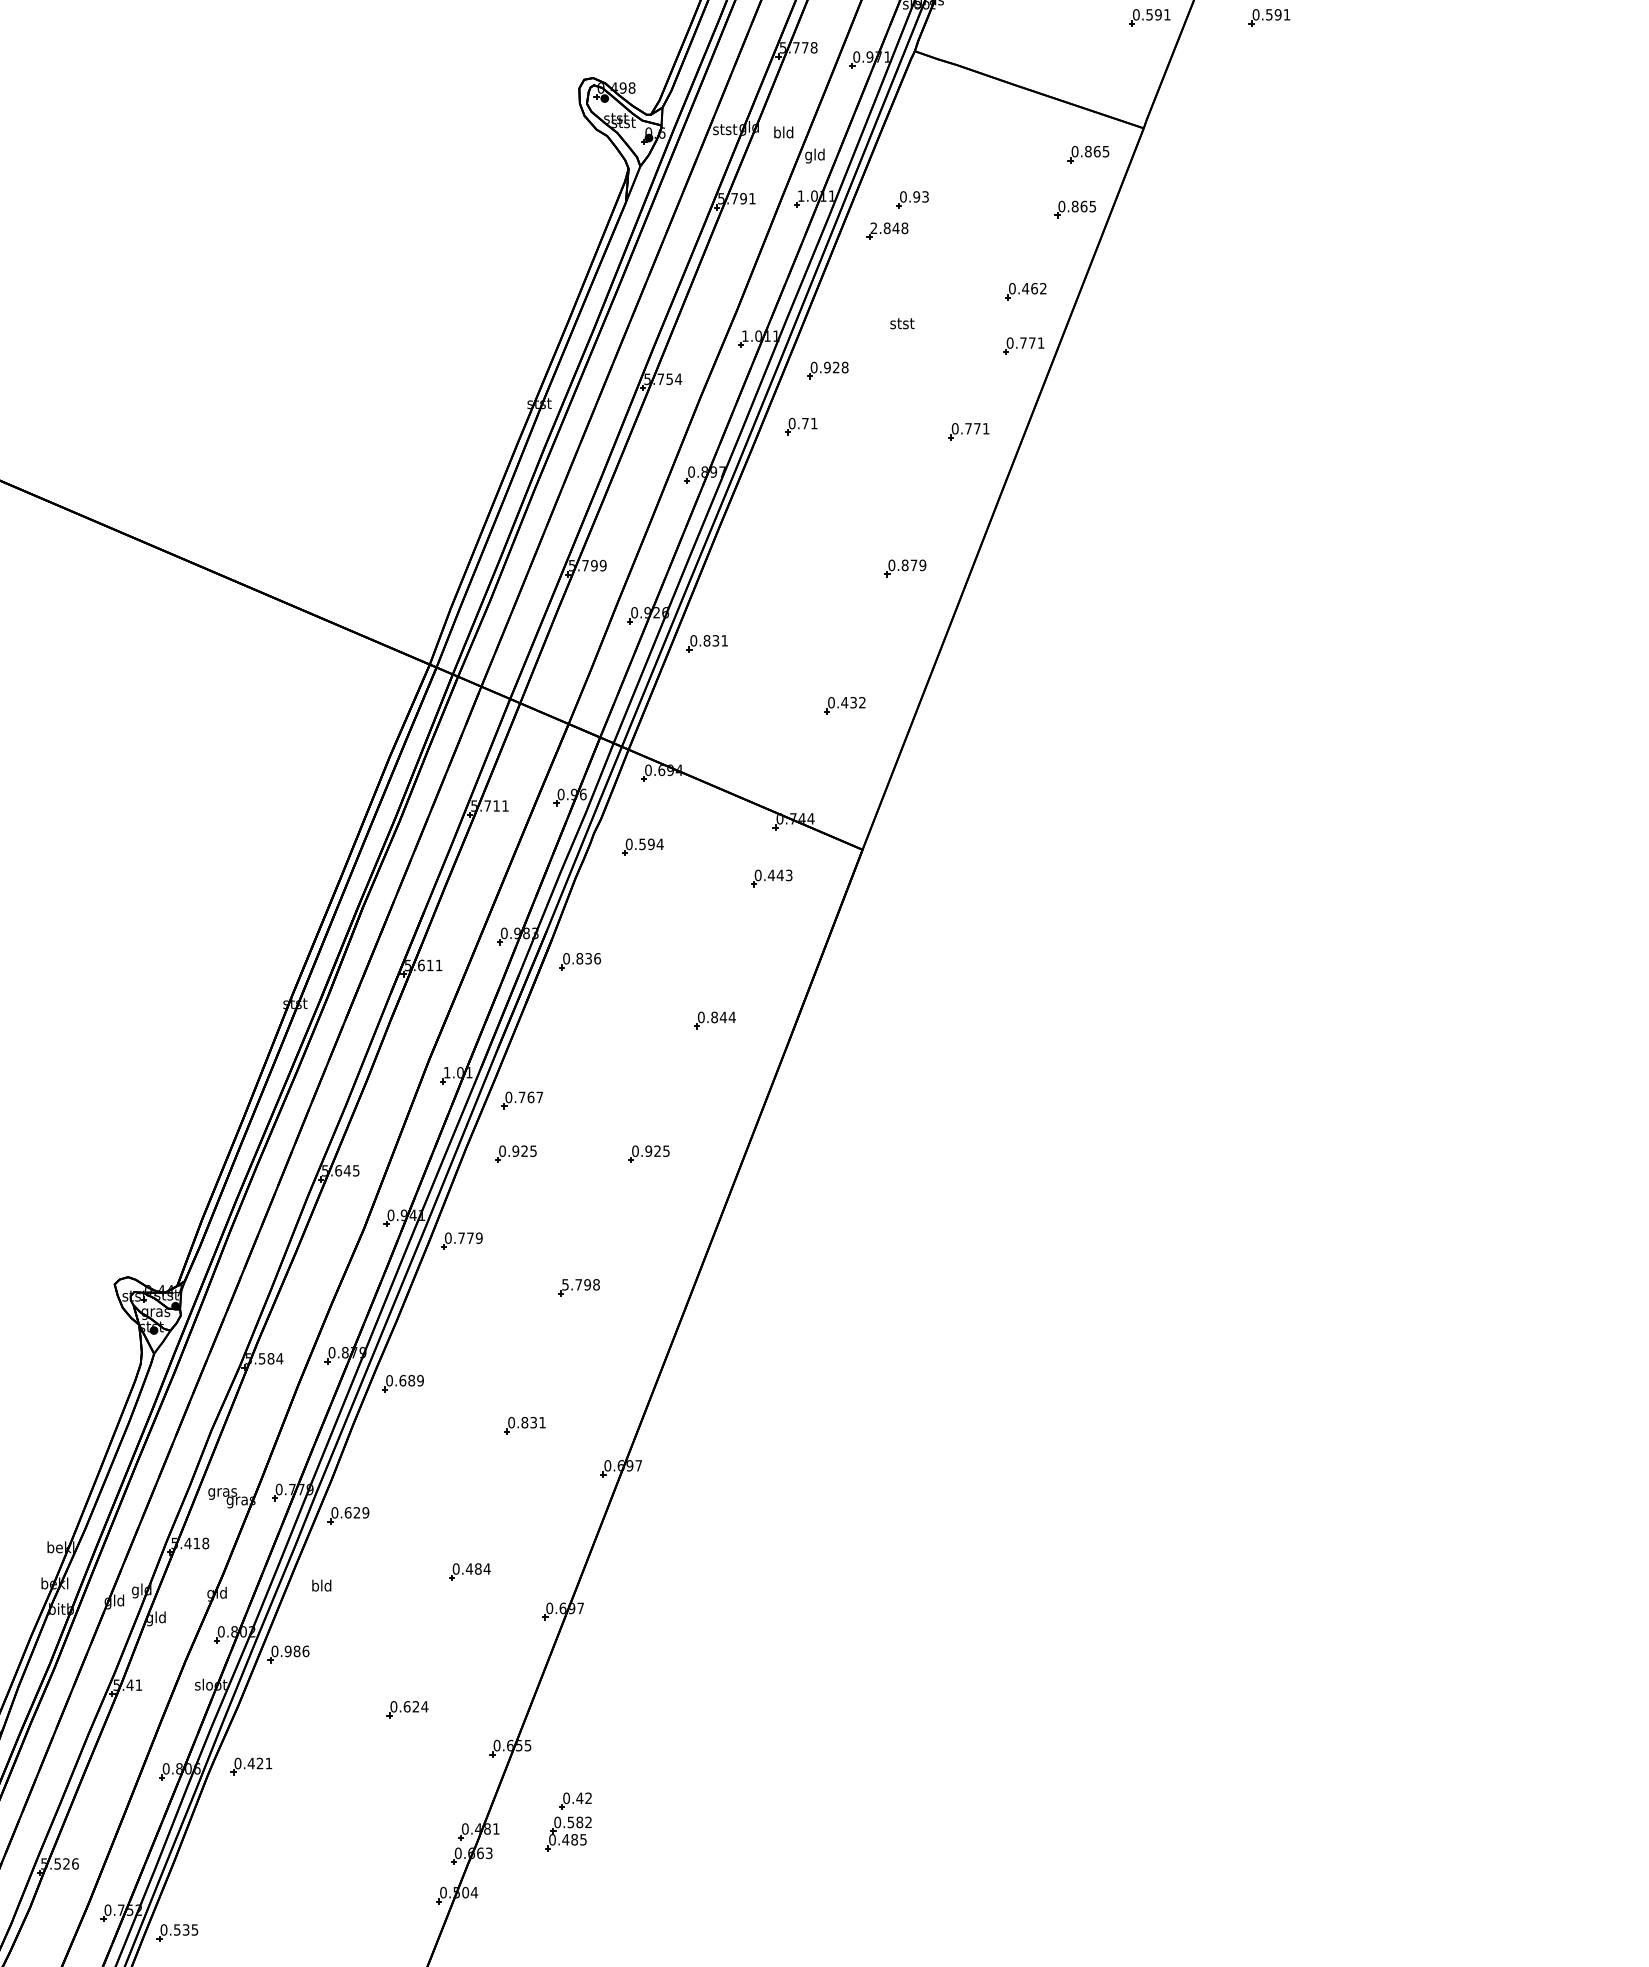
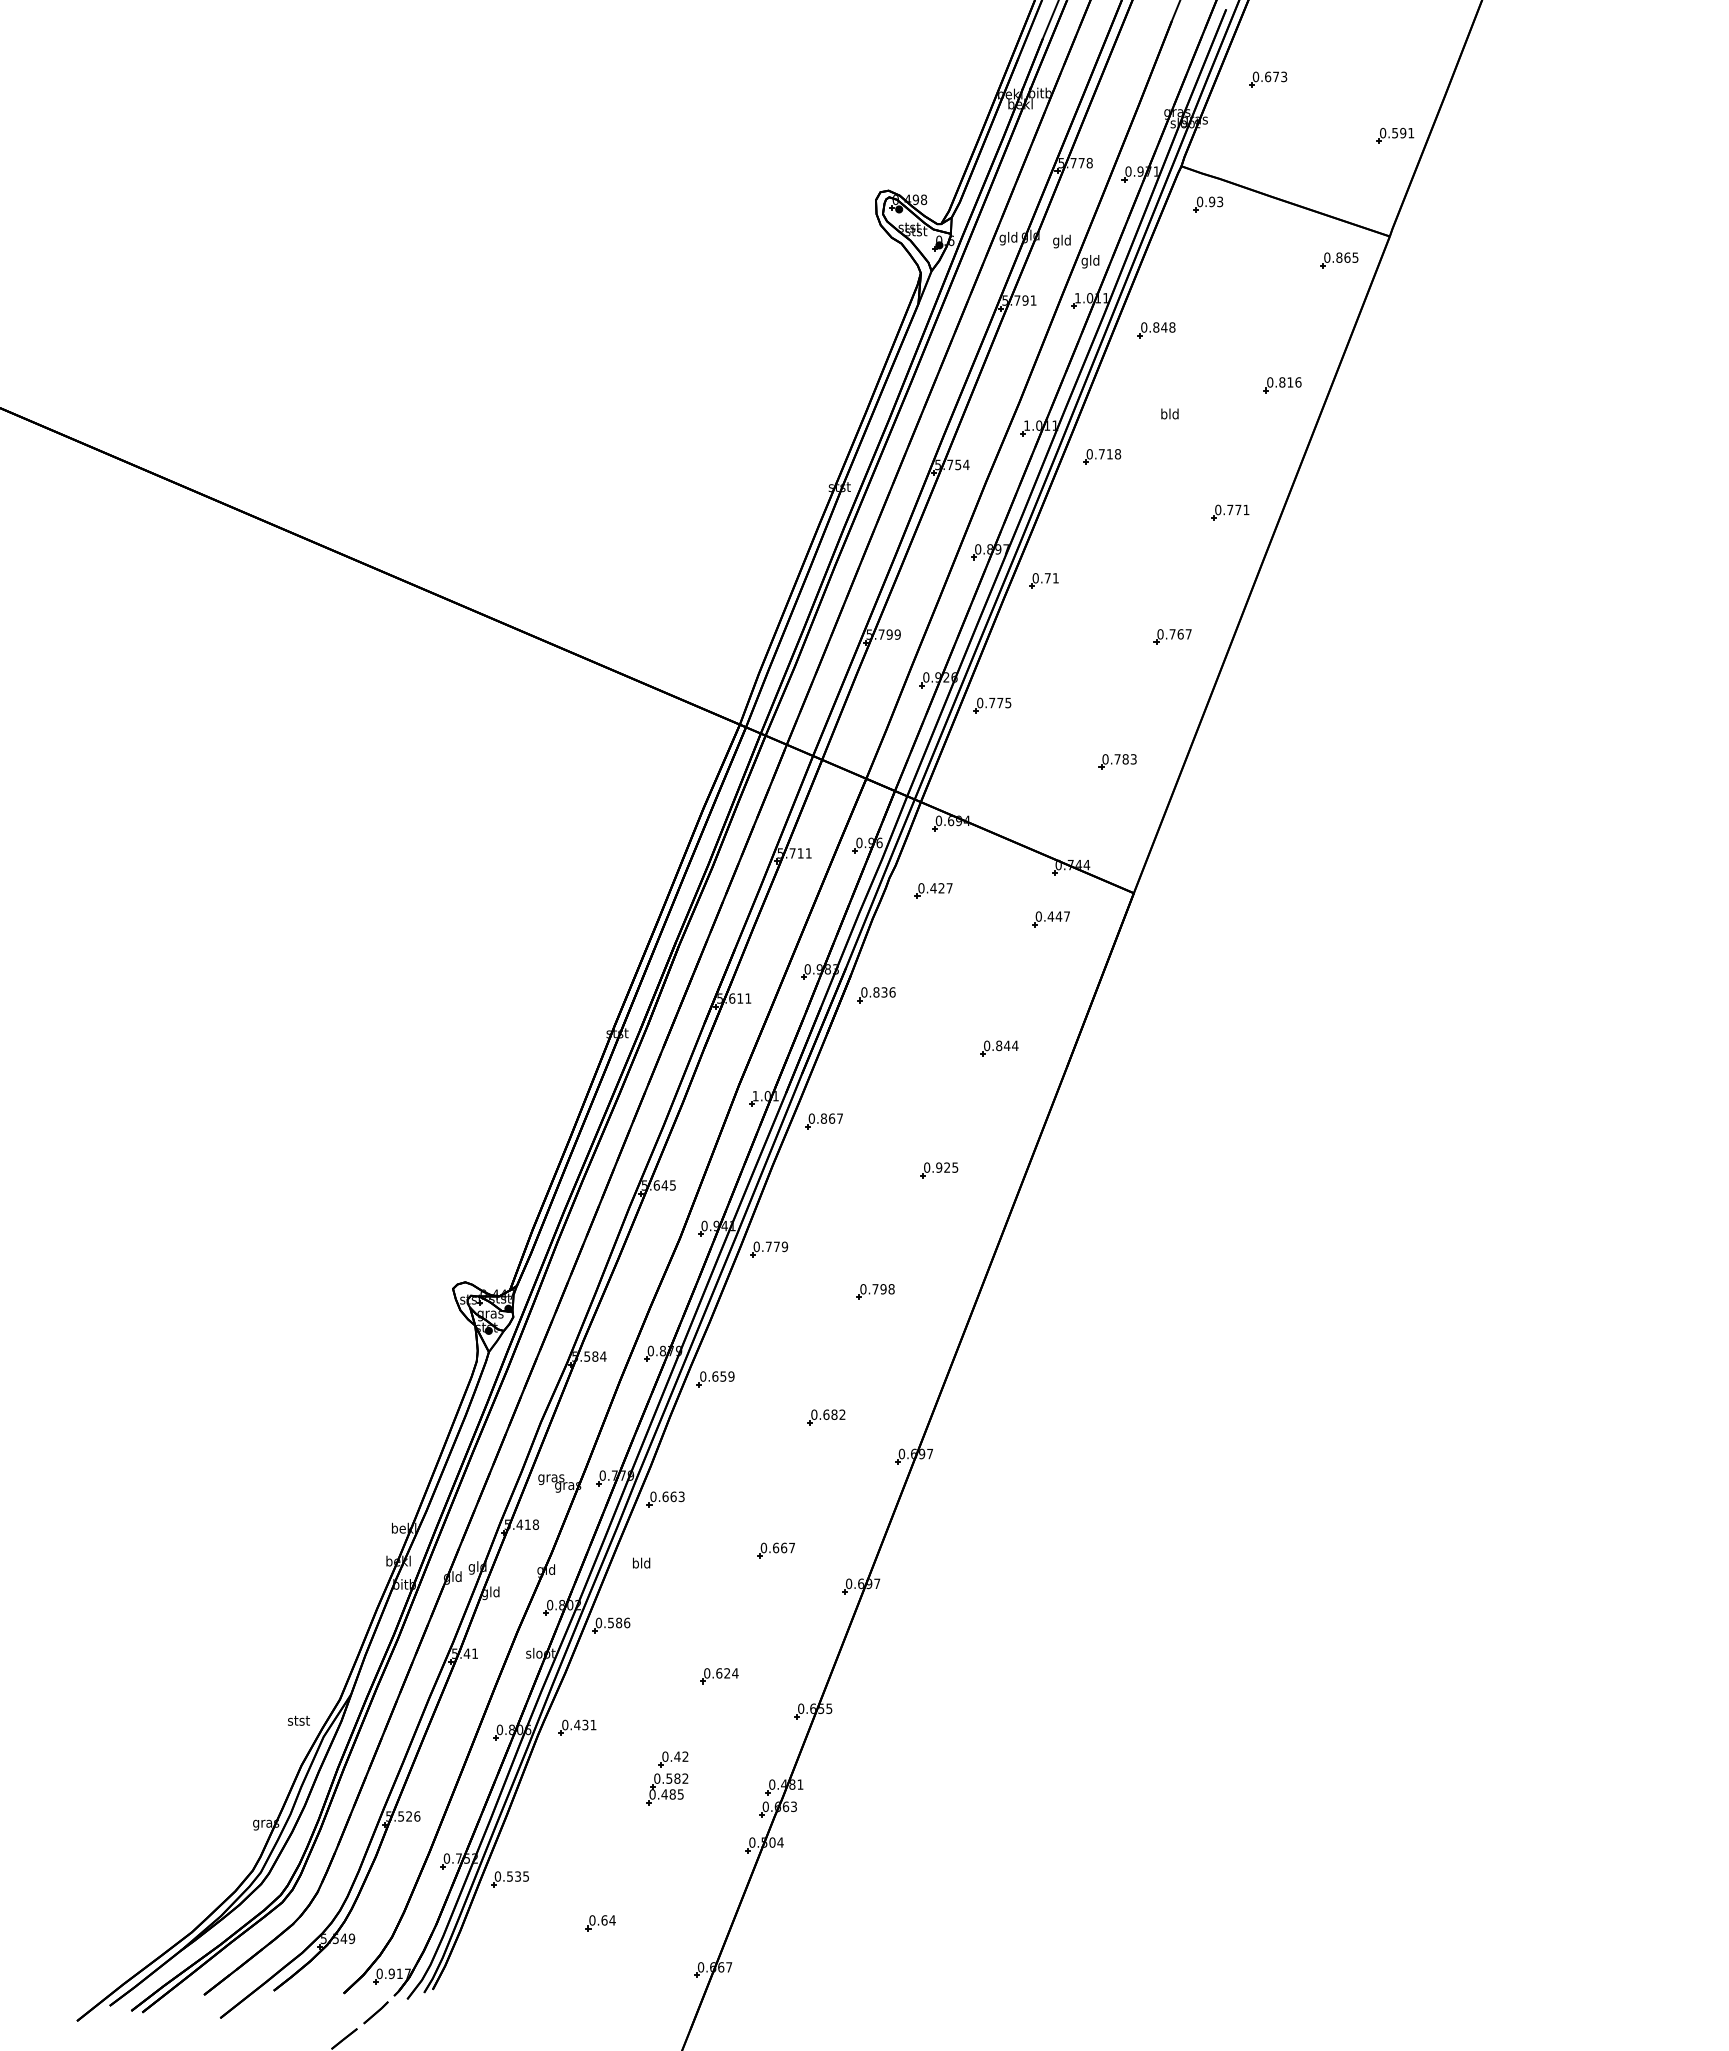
part: (1269, 17) -> (1504, 135), removed
text: (724, 130) -> (1008, 238), stst -> gld
text: (777, 133) -> (1056, 241), bld -> gld
part: (912, 199) -> (1208, 204), moved
part: (1075, 209) -> (1327, 310), removed
text: (874, 228) -> (1144, 327), 2.848 -> 0.848
text: (1034, 288) -> (1290, 382), 0.462 -> 0.816
text: (902, 322) -> (1170, 413), stst -> bld
part: (1023, 345) -> (1280, 434), removed
text: (831, 367) -> (1105, 454), 0.928 -> 0.718
part: (800, 426) -> (1043, 580), moved
text: (913, 565) -> (1180, 634), 0.879 -> 0.767
text: (716, 640) -> (1000, 702), 0.831 -> 0.775
text: (853, 702) -> (1125, 759), 0.432 -> 0.783
text: (651, 844) -> (941, 888), 0.594 -> 0.427
text: (788, 875) -> (1066, 916), 0.443 -> 0.447
text: (521, 1097) -> (823, 1118), 0.767 -> 0.867
part: (516, 1154) -> (818, 1170), removed
text: (565, 1285) -> (863, 1289), 5.798 -> 0.798
text: (411, 1380) -> (723, 1376), 0.689 -> 0.659
text: (533, 1422) -> (834, 1414), 0.831 -> 0.682
text: (361, 1512) -> (677, 1496), 0.629 -> 0.663
text: (477, 1568) -> (783, 1547), 0.484 -> 0.667
text: (287, 1650) -> (610, 1622), 0.986 -> 0.586
text: (260, 1764) -> (585, 1725), 0.421 -> 0.431
part: (568, 1822) -> (667, 1778), moved

